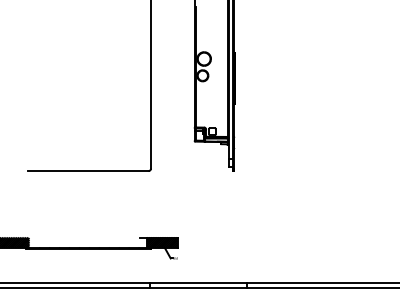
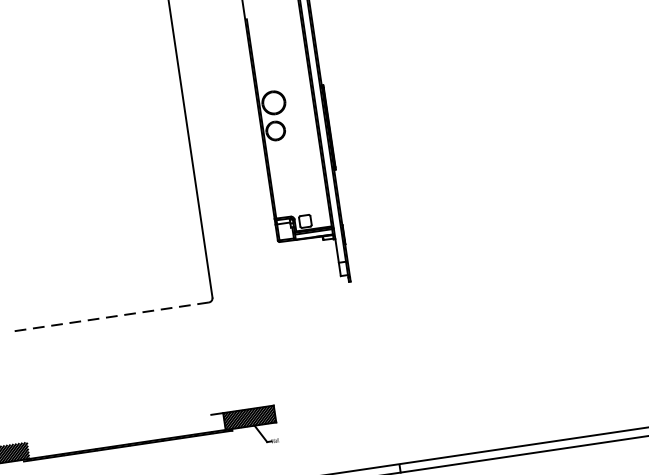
line: (87, 171) -> (107, 318), solid -> dashed

